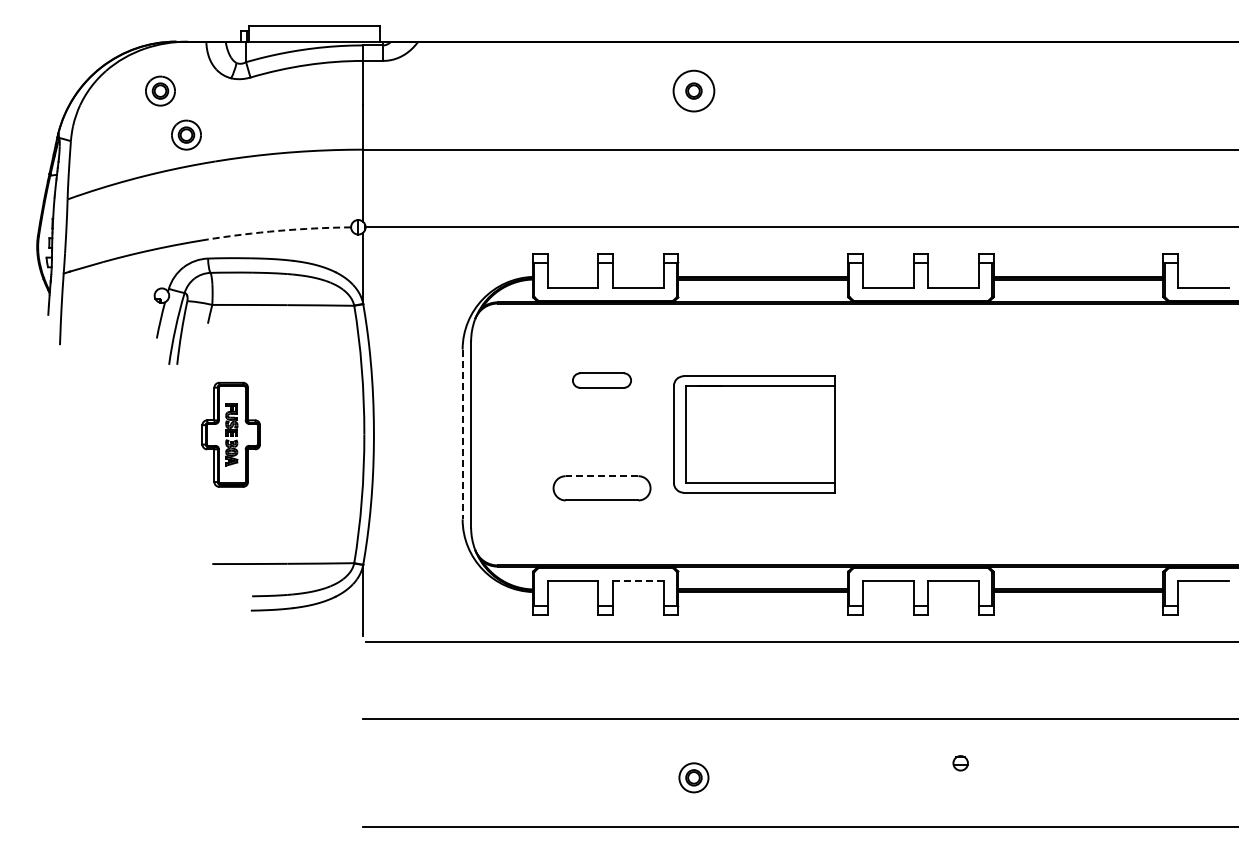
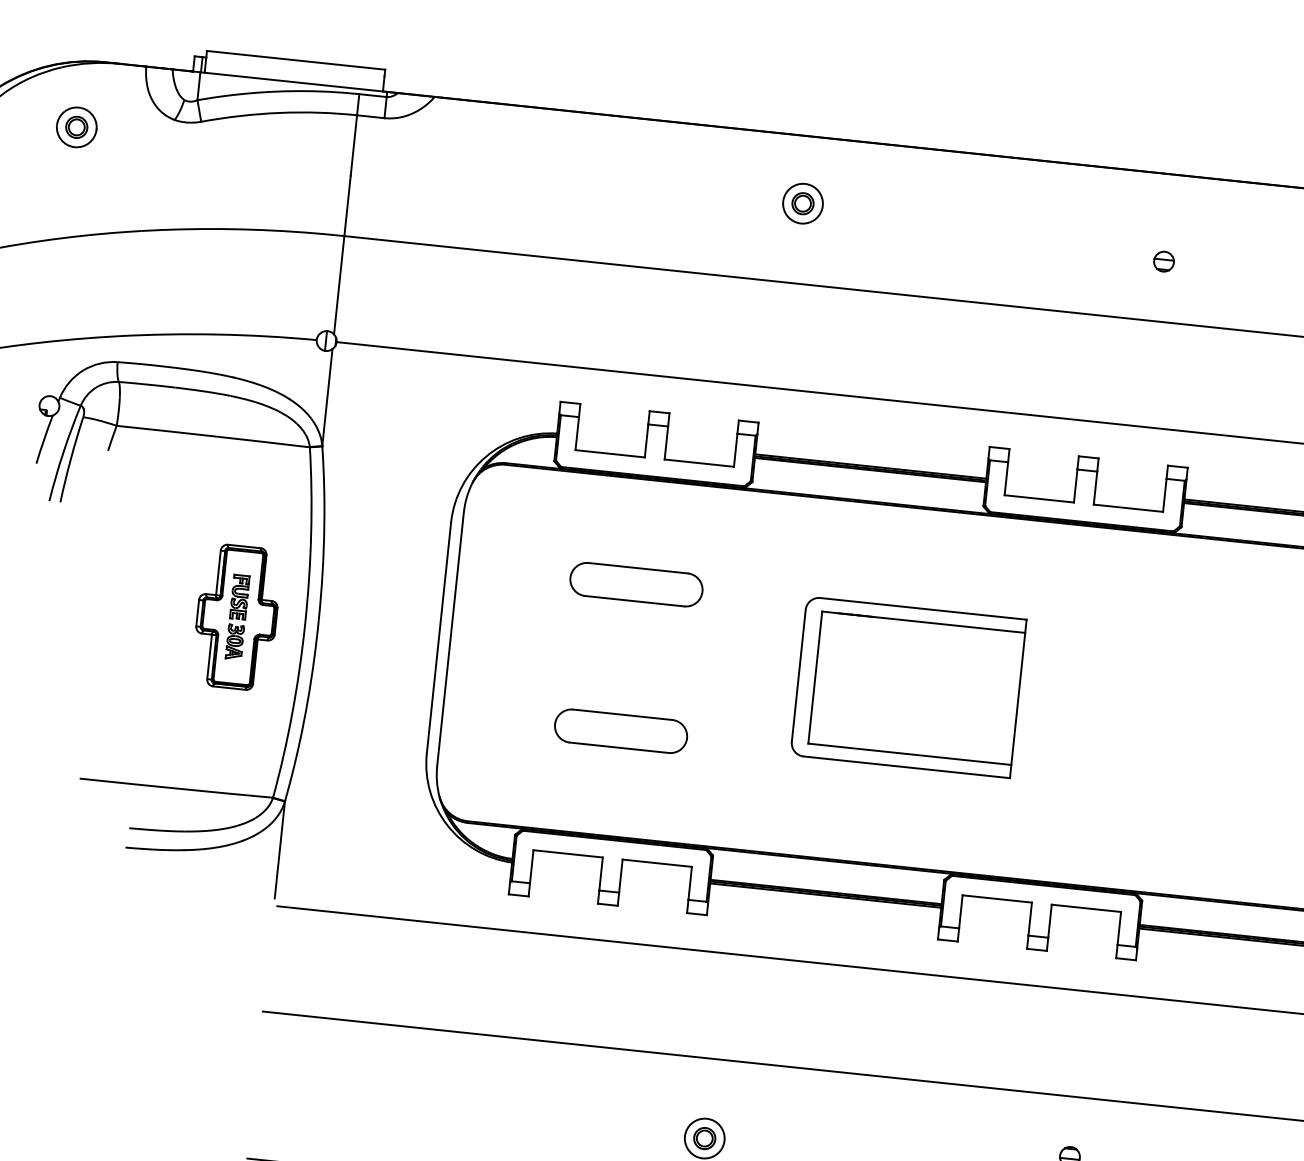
circle: (693, 90) -> (802, 202), size x0.71
part: (960, 105) -> (1163, 261), added
part: (186, 134) -> (105, 190), removed
arc: (278, 230) -> (217, 333), dashed -> solid
part: (601, 380) -> (635, 584), size x1.67
part: (230, 434) -> (235, 616), moved
line: (462, 434) -> (438, 638), dashed -> solid
part: (754, 434) -> (908, 687), moved
line: (601, 476) -> (621, 715), dashed -> solid
line: (637, 581) -> (655, 863), dashed -> solid

